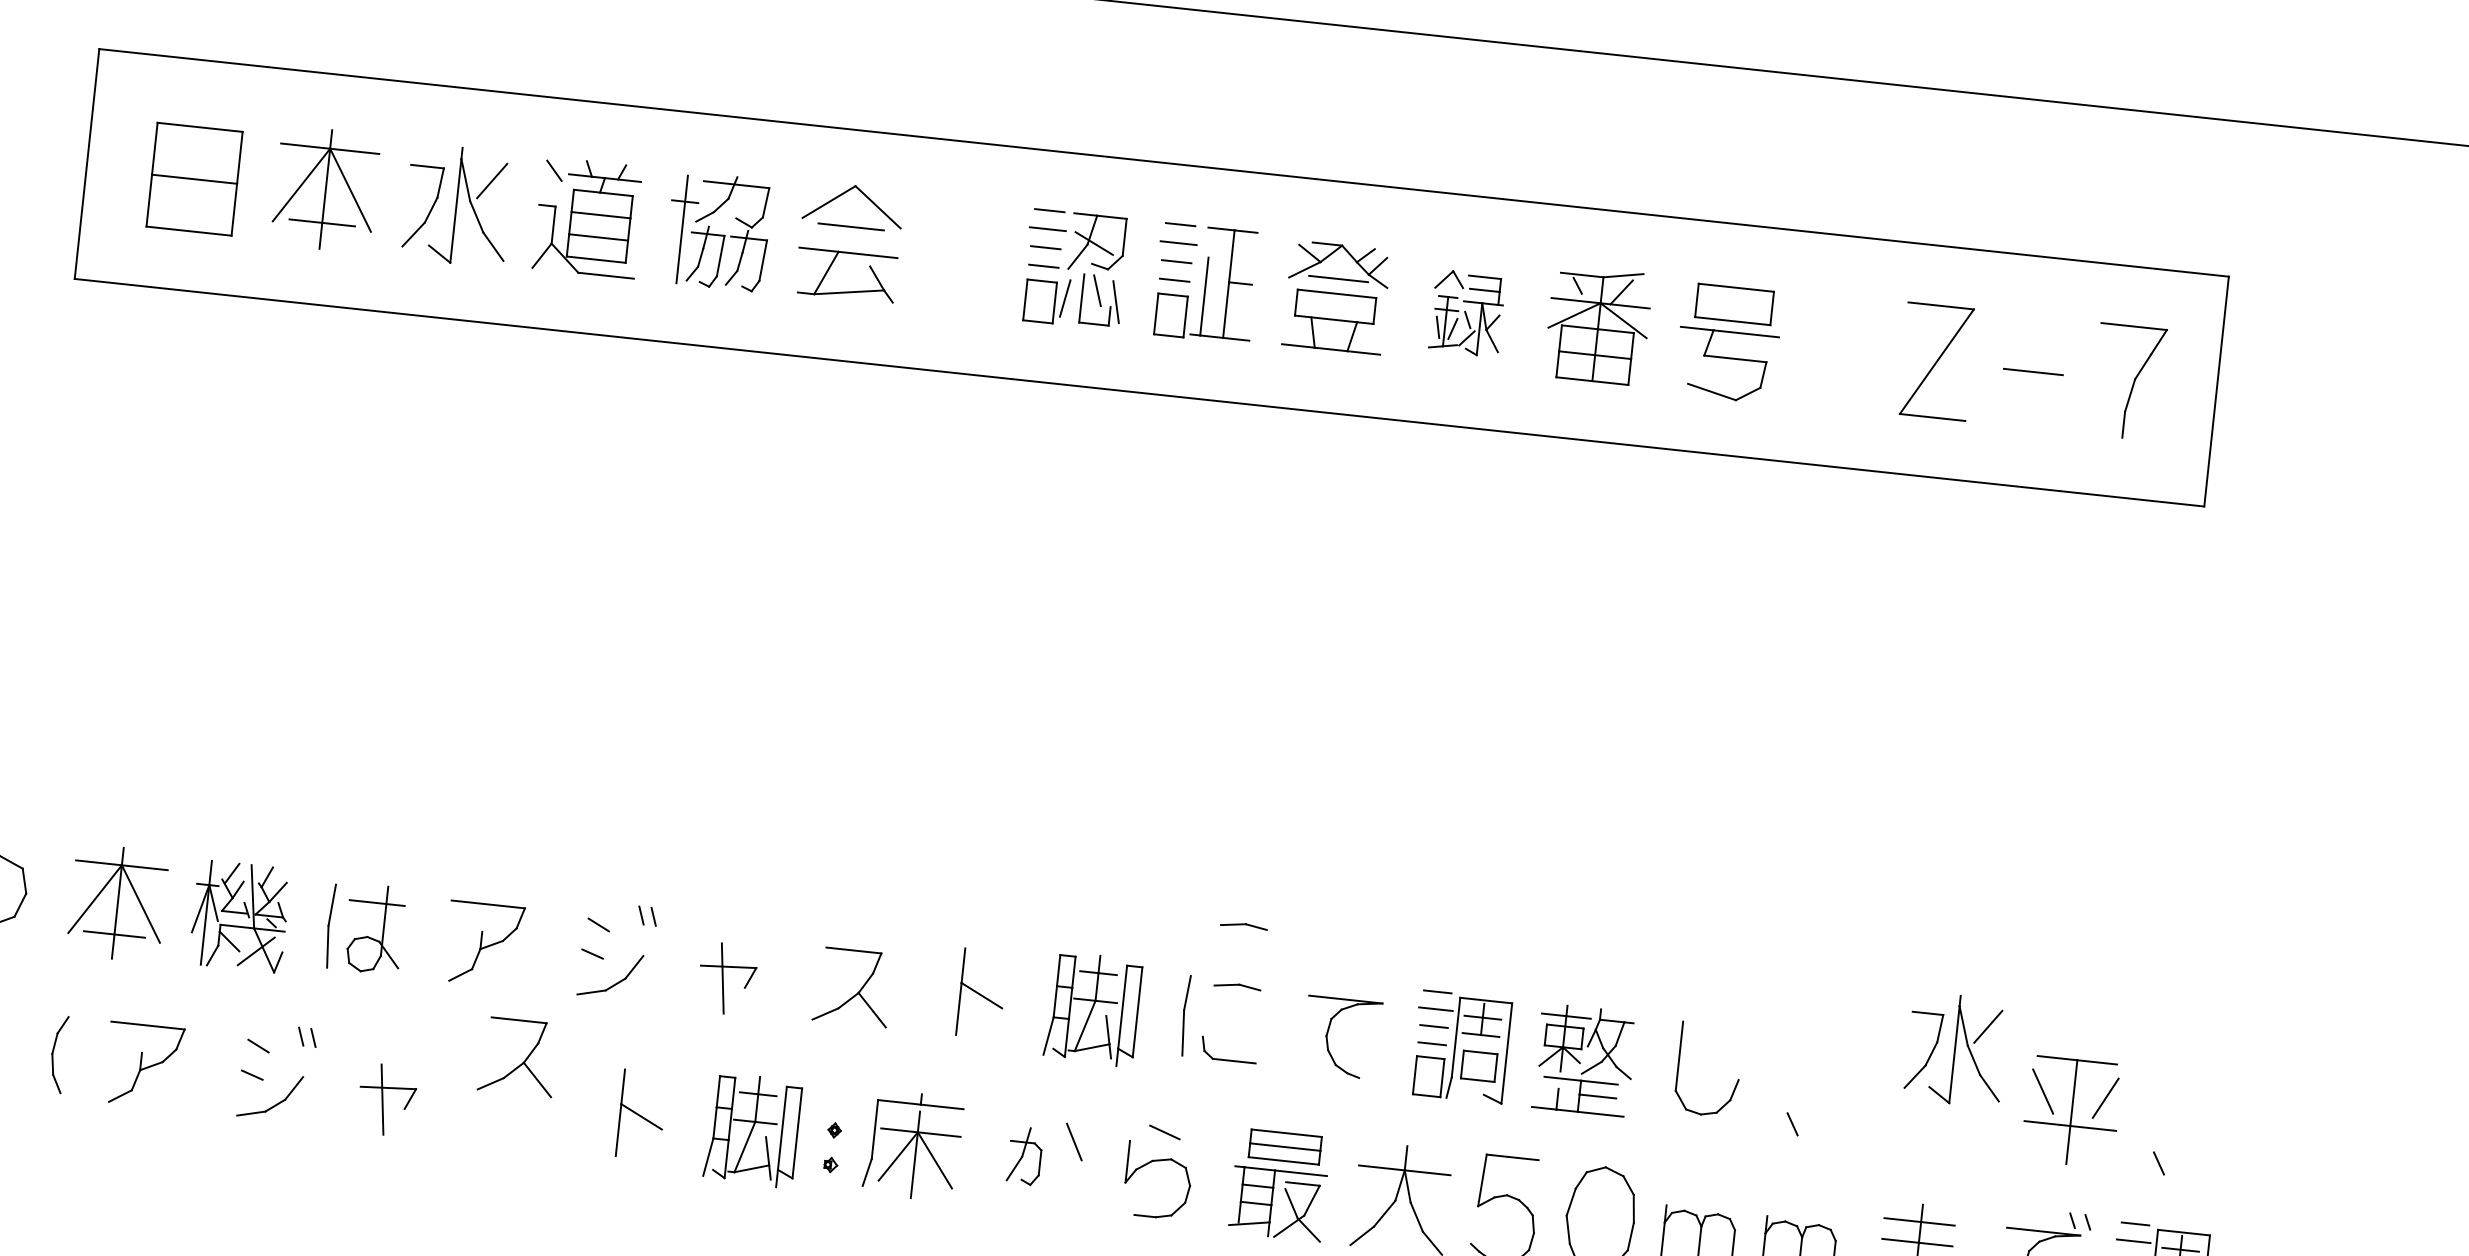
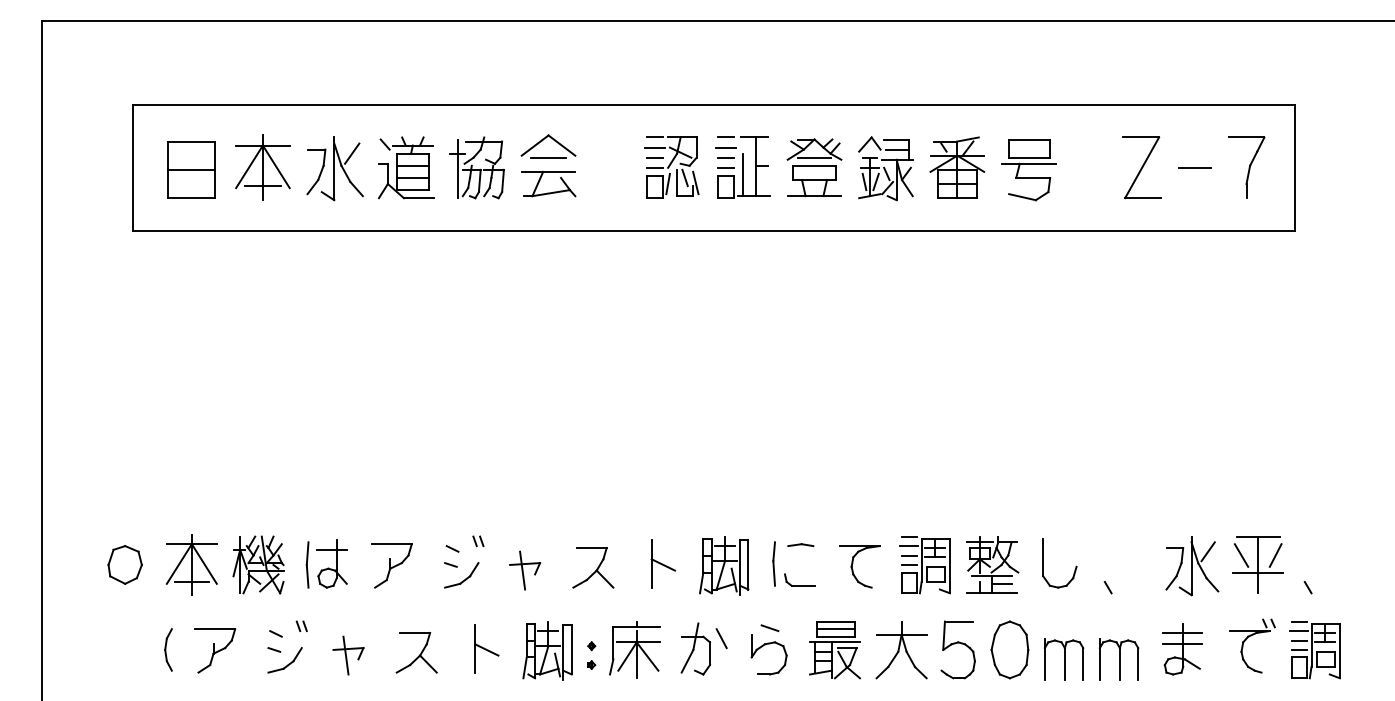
part: (1466, 312) -> (885, 168), size x1.43
line: (1243, 924) -> (800, 511), removed
part: (1956, 1050) -> (1192, 566), moved
part: (517, 1056) -> (416, 652), moved
part: (1024, 1155) -> (695, 648), size x1.67

